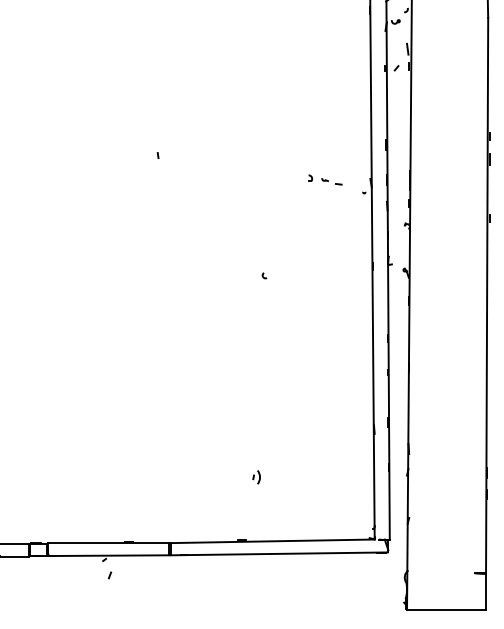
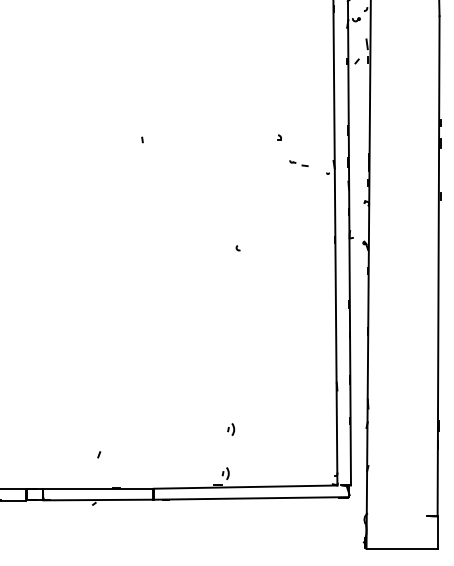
part: (310, 177) -> (279, 137), moved
part: (250, 526) -> (225, 473), added
line: (109, 575) -> (98, 454), moved

